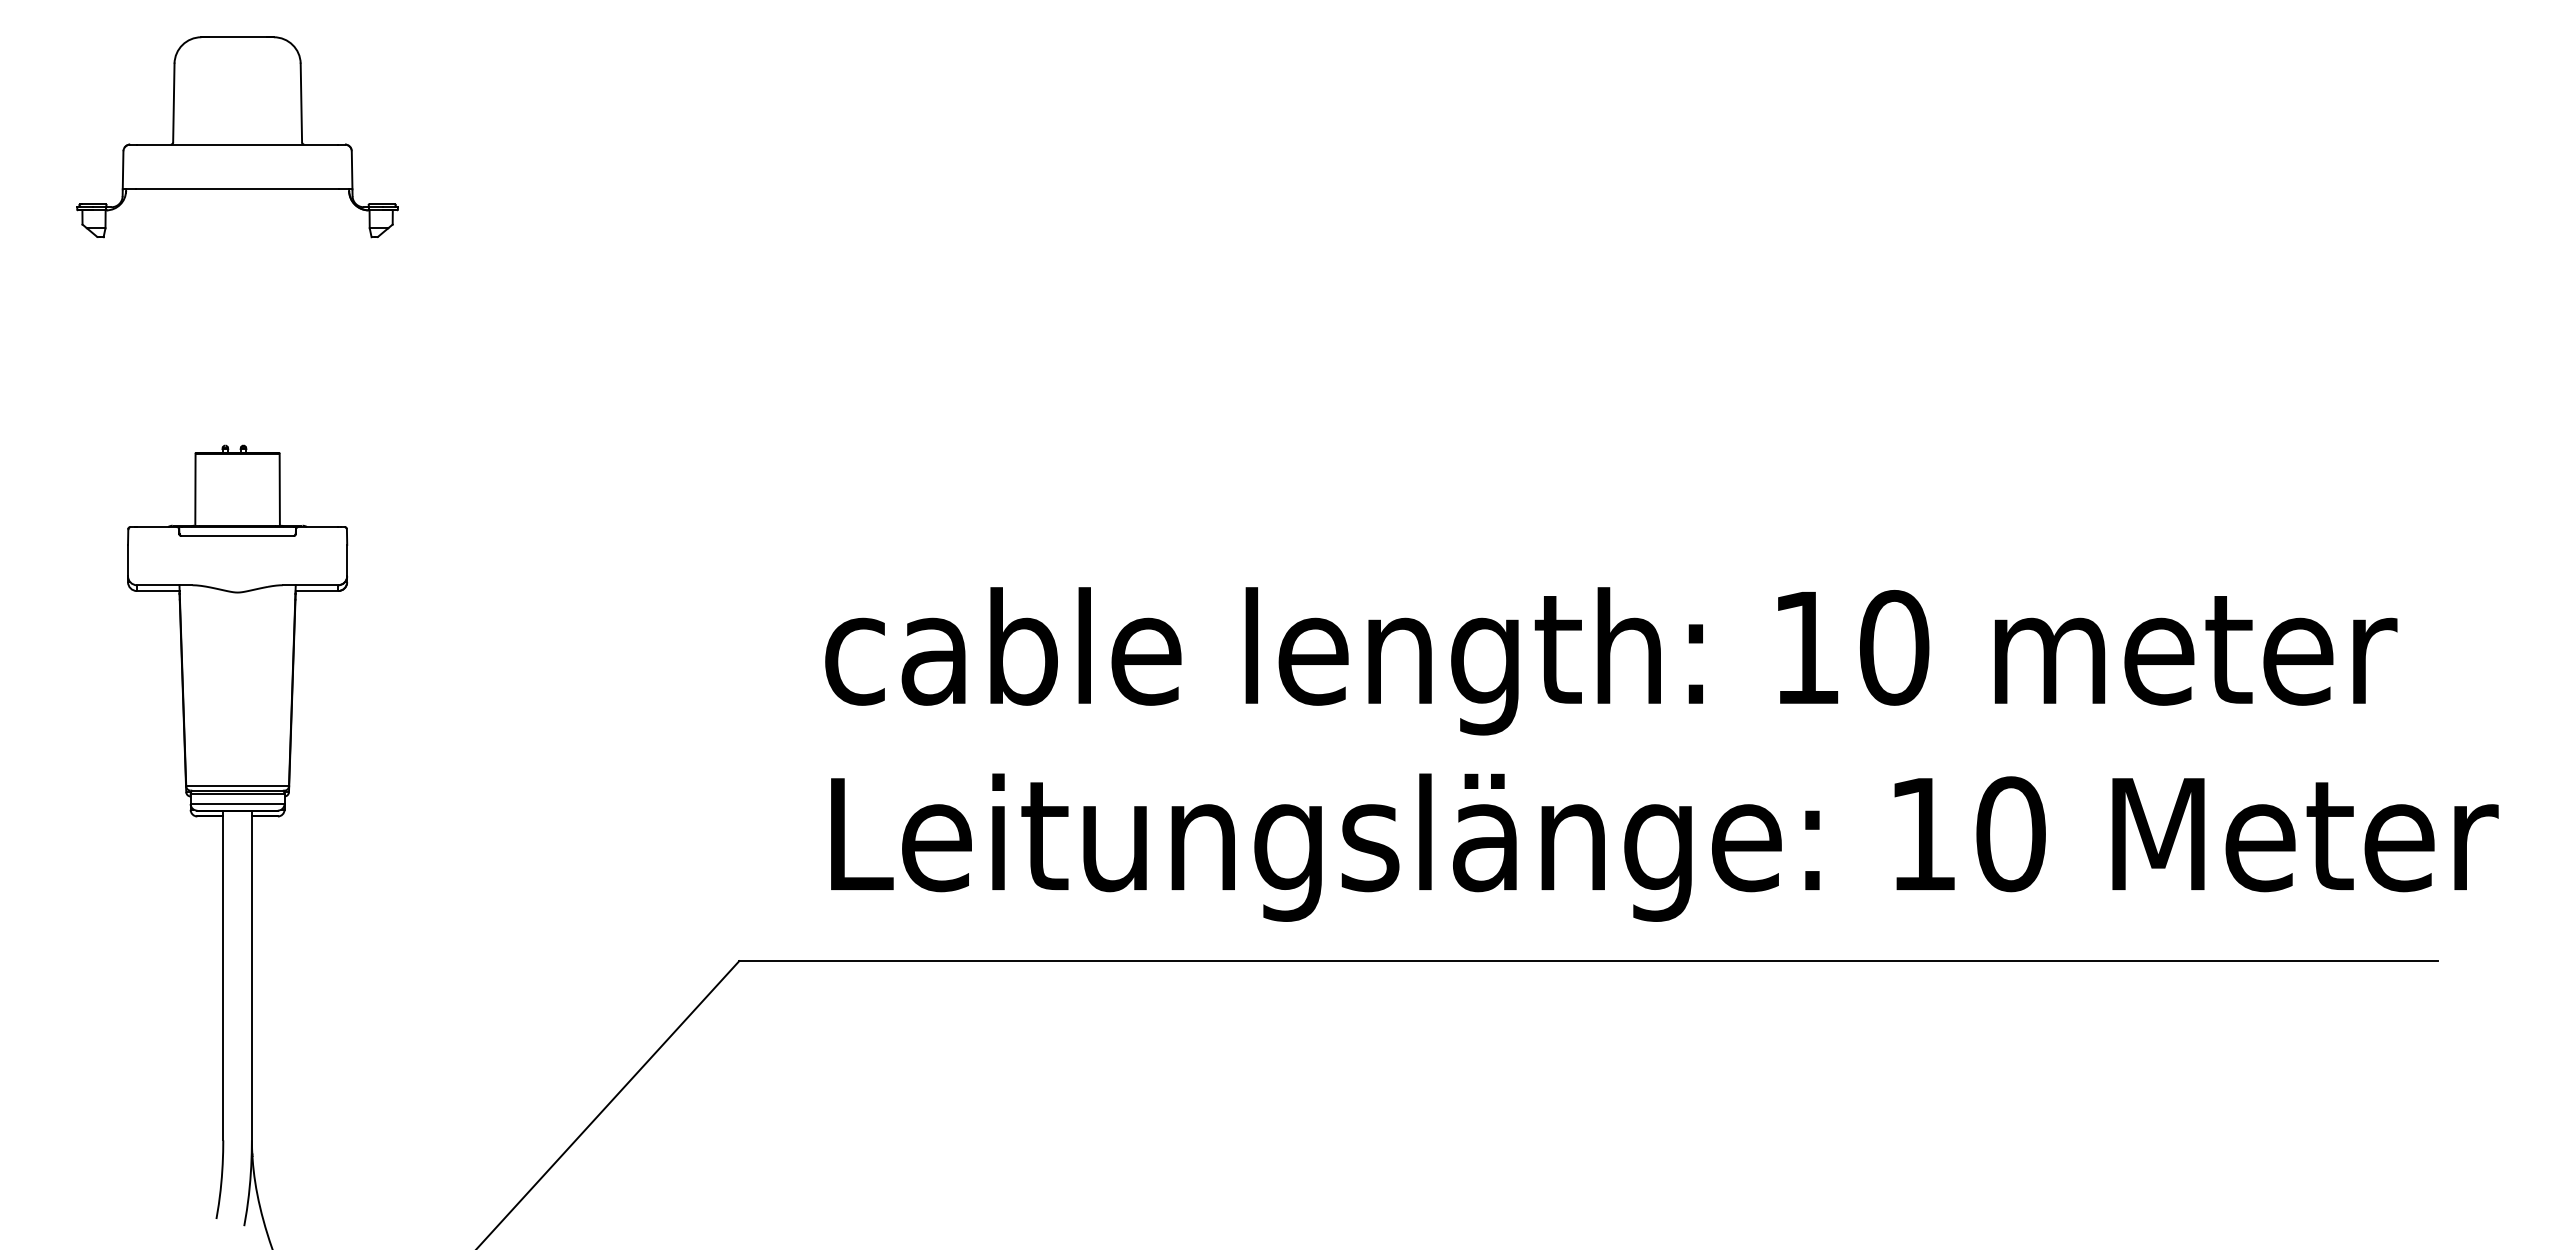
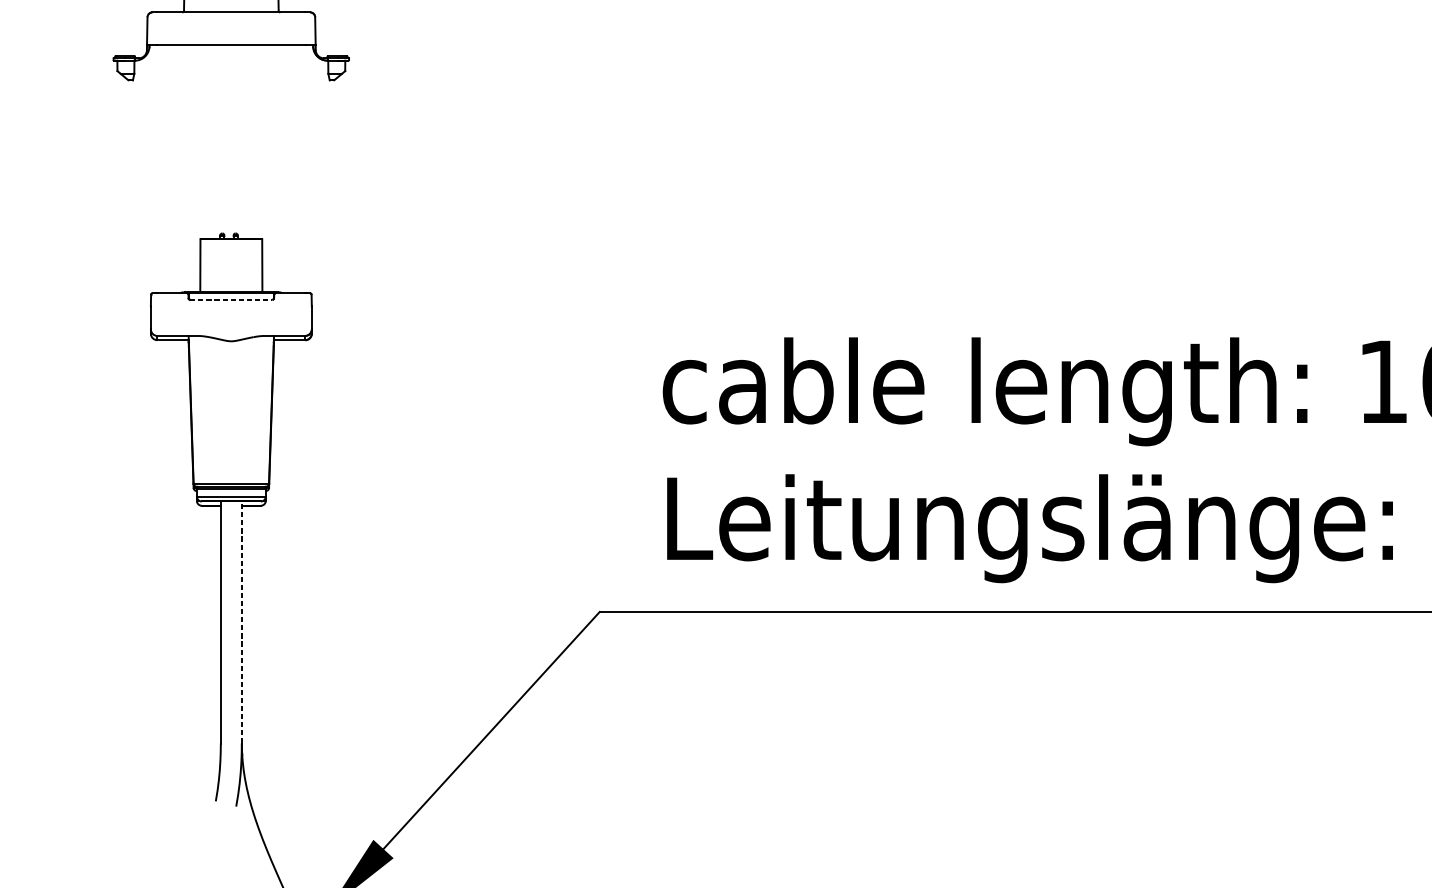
line: (237, 536) -> (231, 300), solid -> dashed
line: (251, 975) -> (241, 622), solid -> dashed

